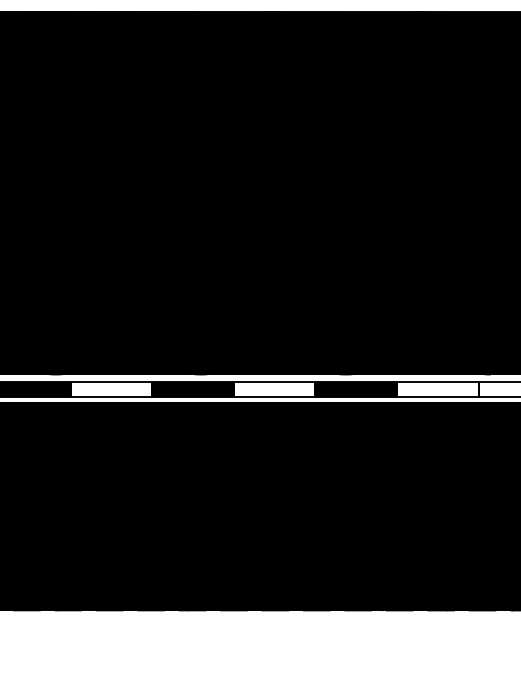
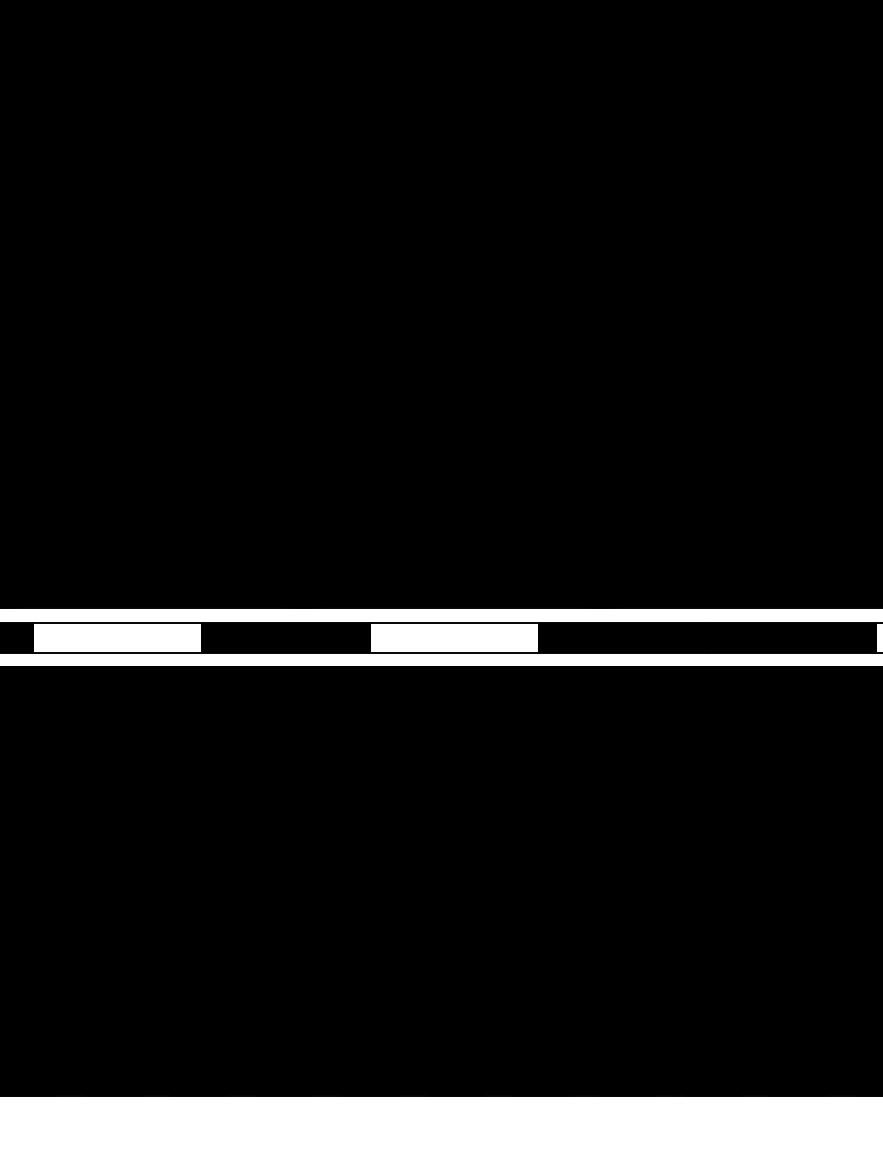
fill: (437, 389) -> (791, 638), added

